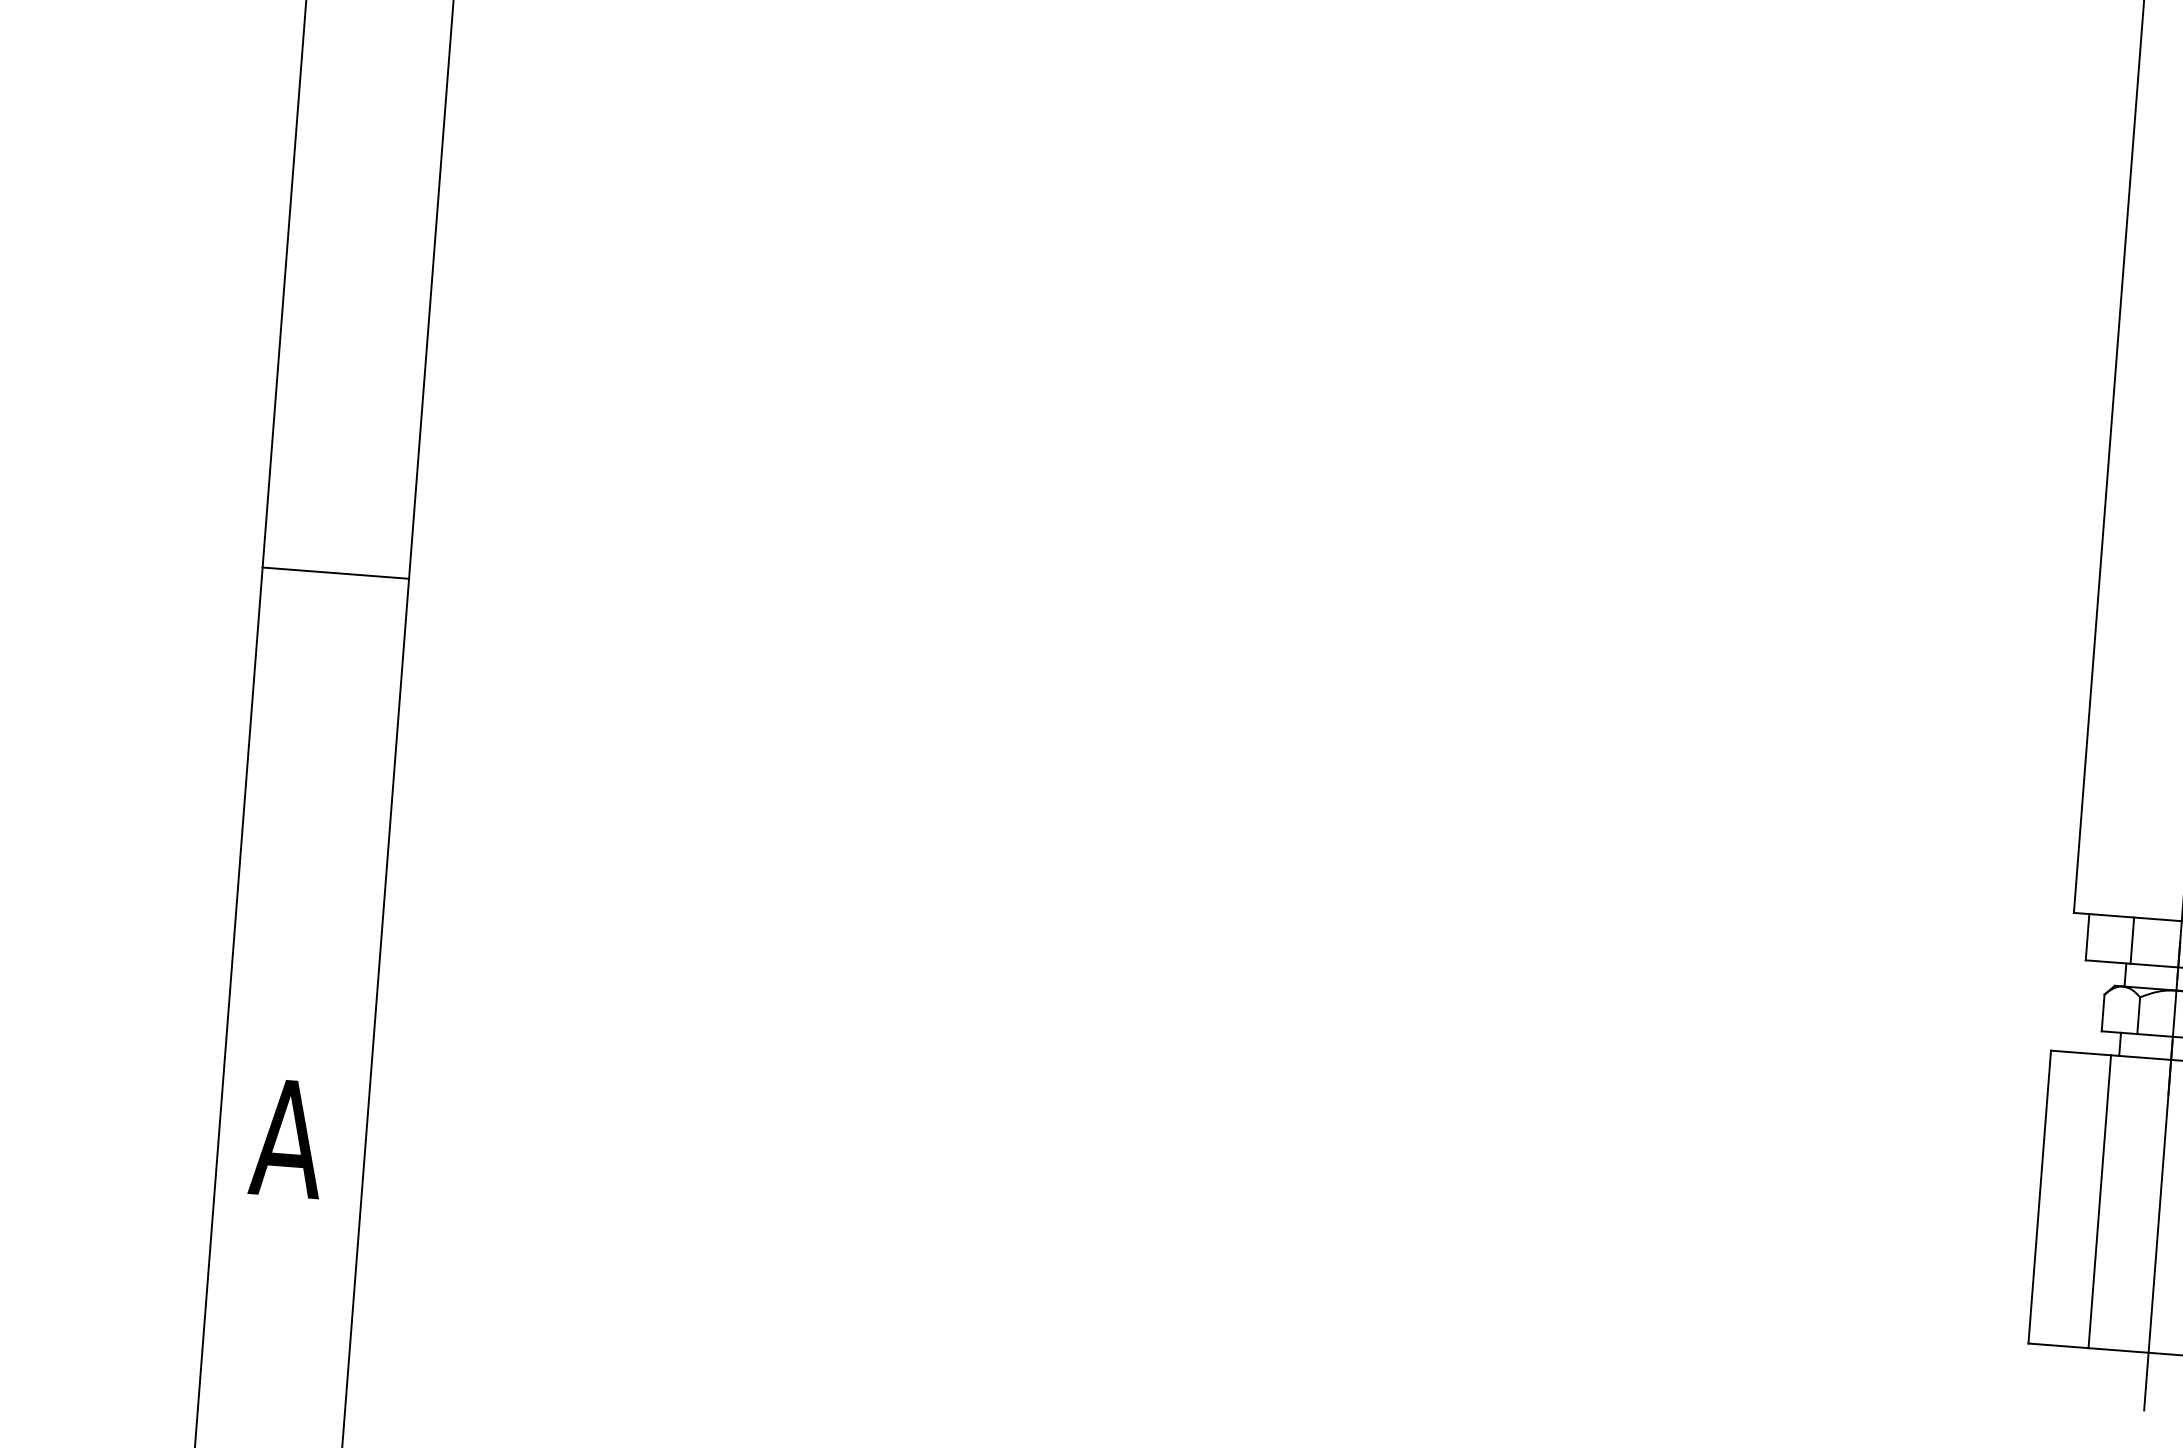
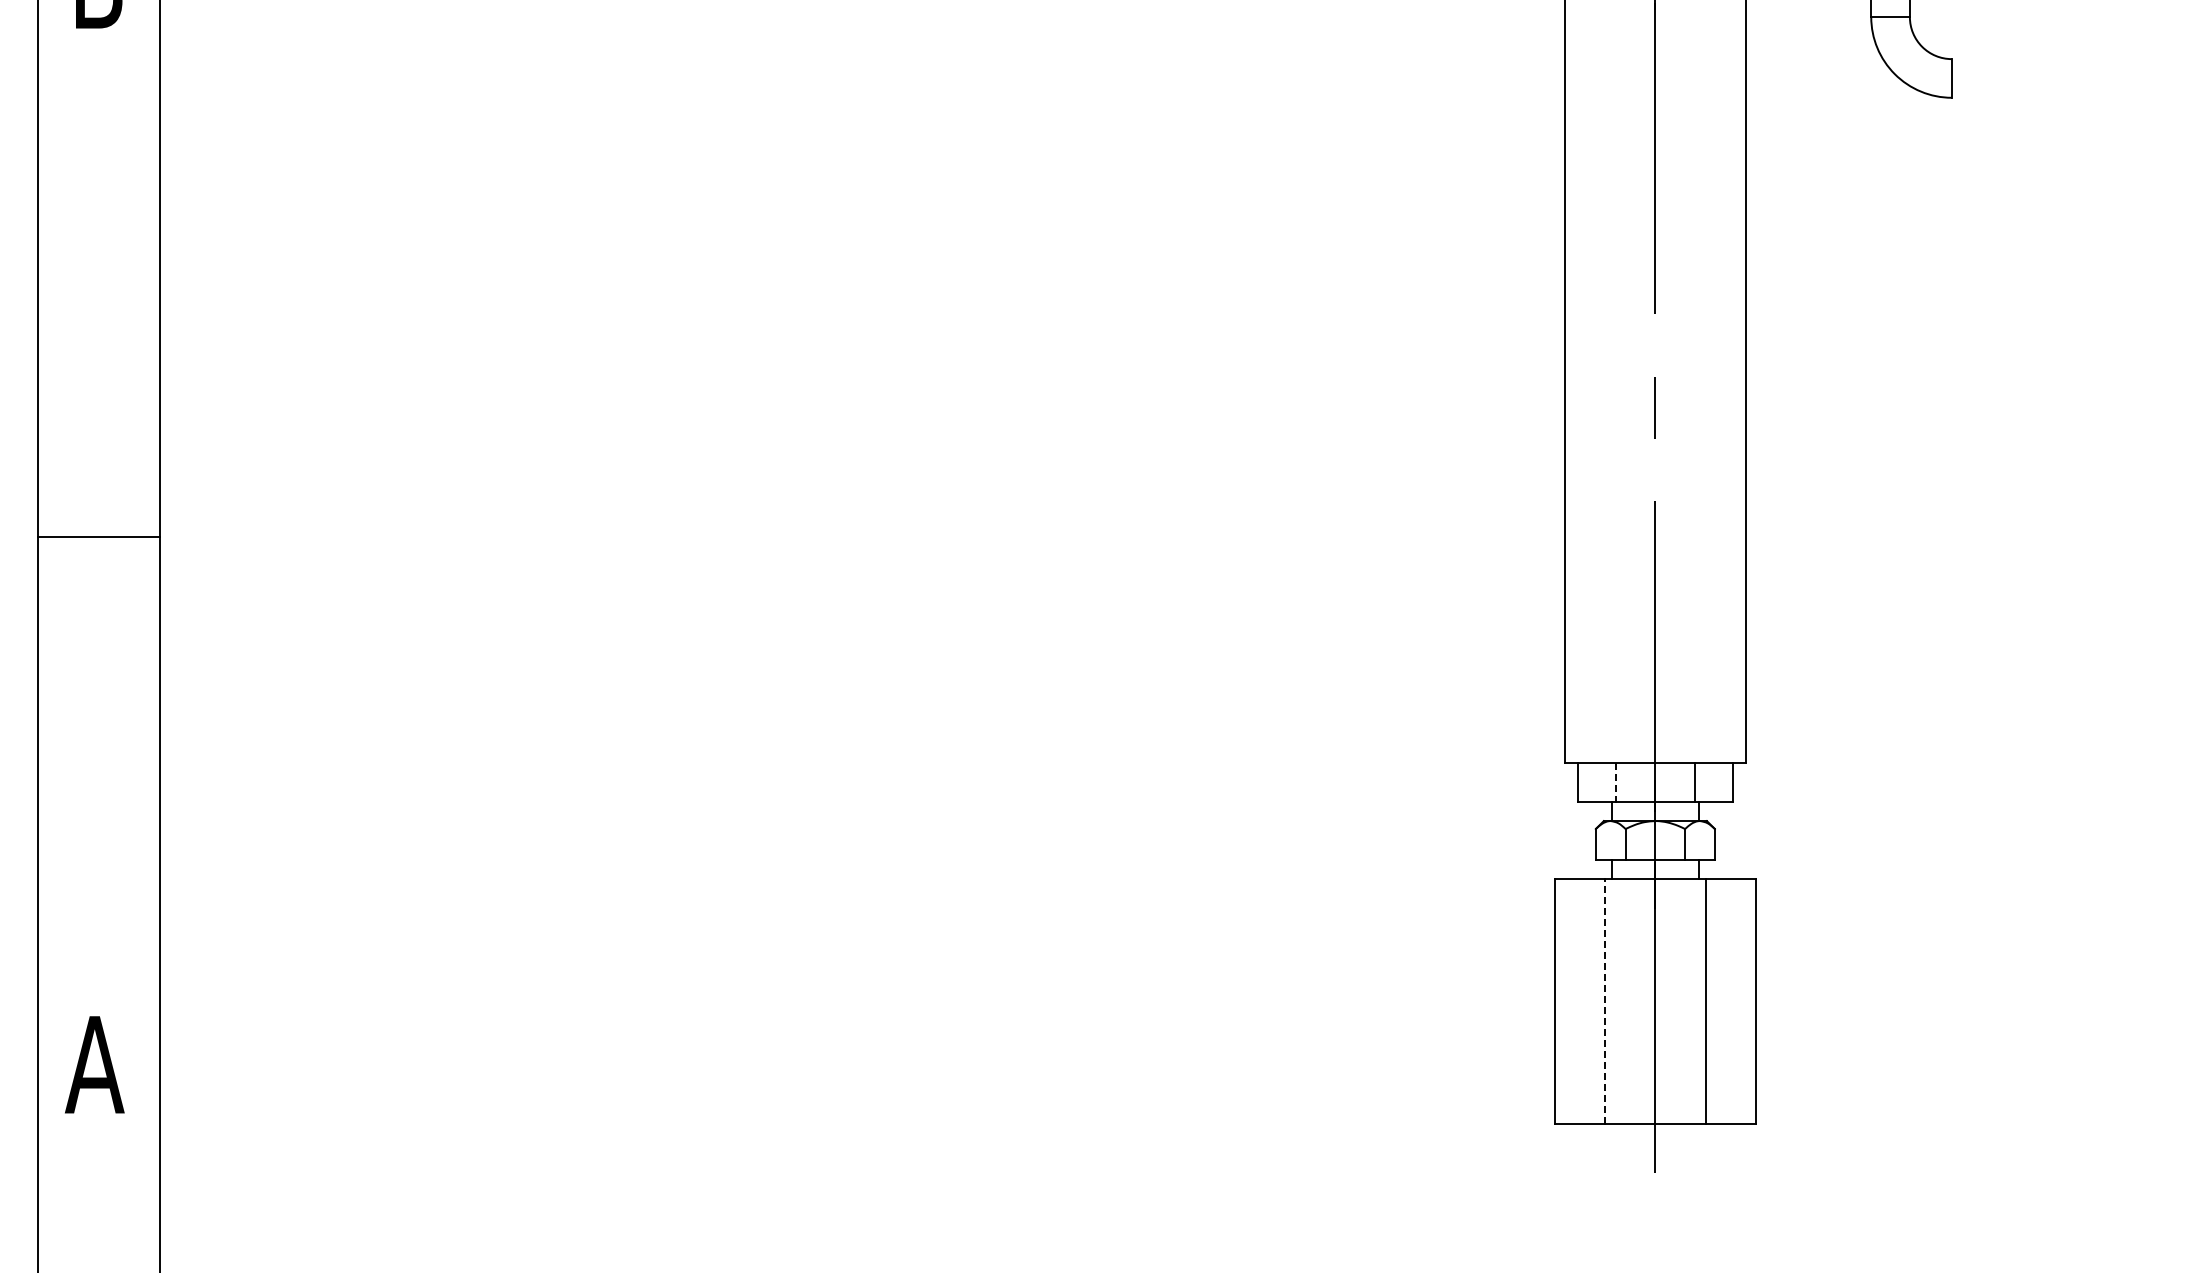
line: (335, 572) -> (98, 536), moved
line: (2132, 940) -> (1615, 782), solid -> dashed
line: (2100, 1200) -> (1605, 1000), solid -> dashed

